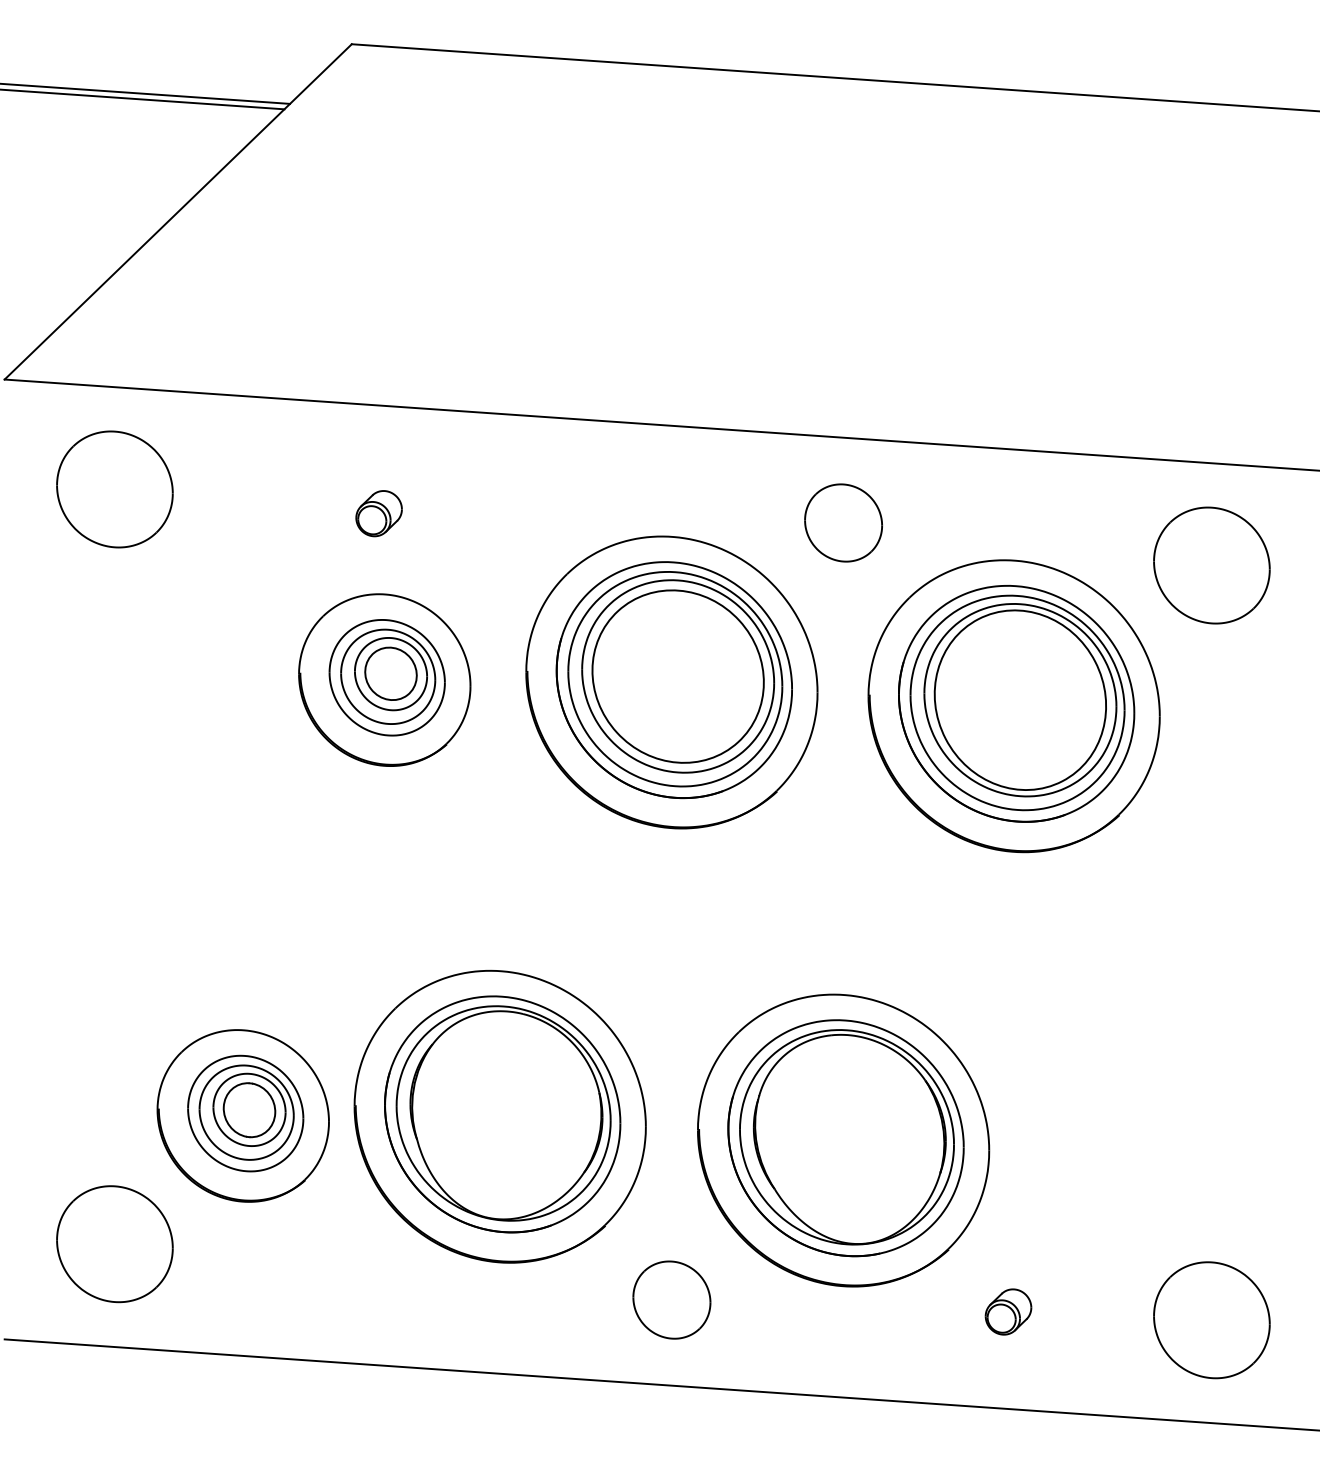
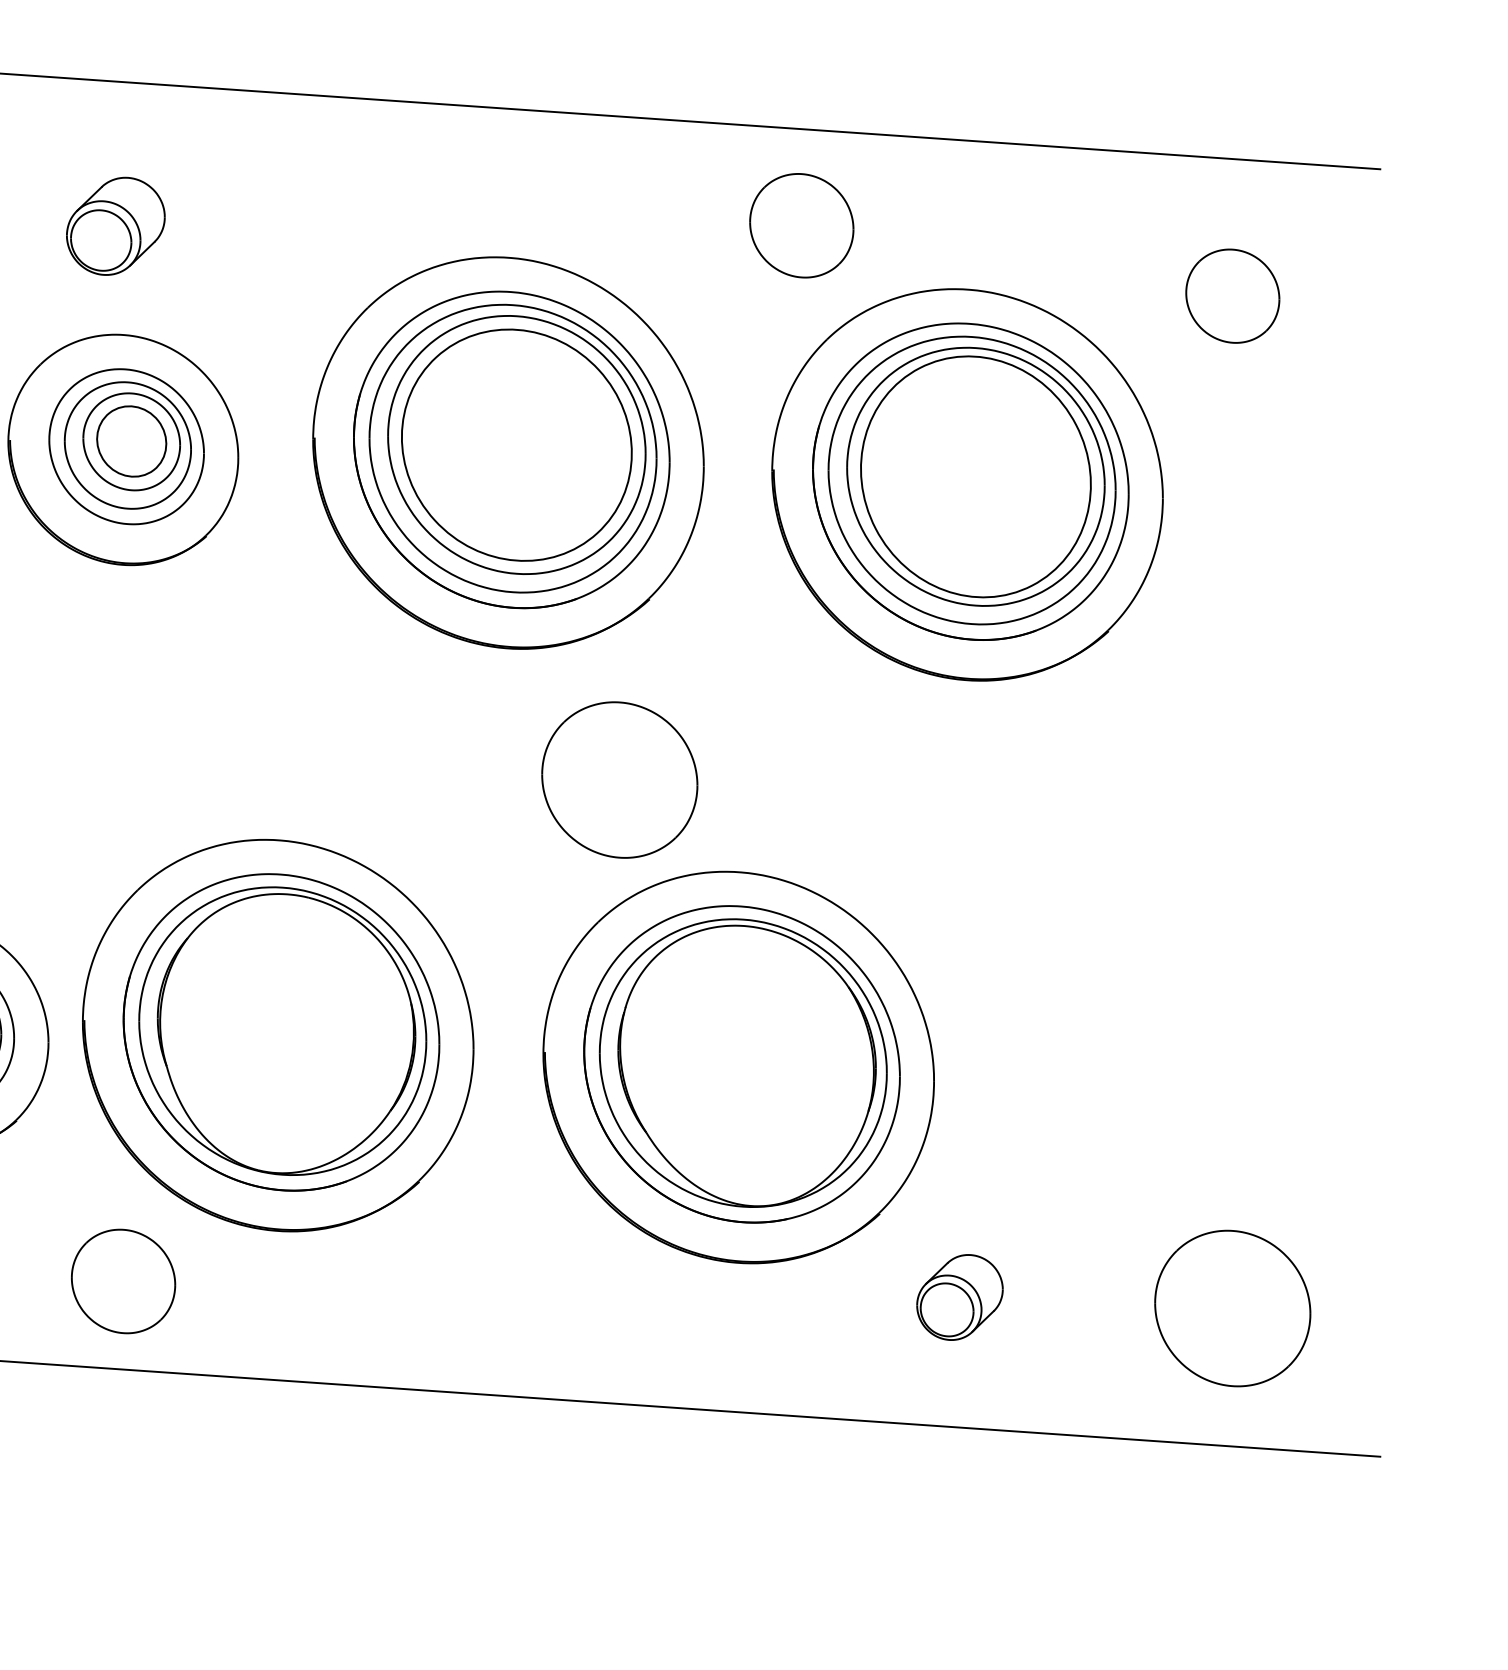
part: (378, 513) -> (114, 226), size x1.6
part: (843, 522) -> (801, 225), moved
part: (1211, 565) -> (1232, 296), size x0.6
part: (754, 926) -> (619, 780), added
part: (671, 1299) -> (122, 1280), moved
part: (1008, 1311) -> (959, 1296), size x1.4

